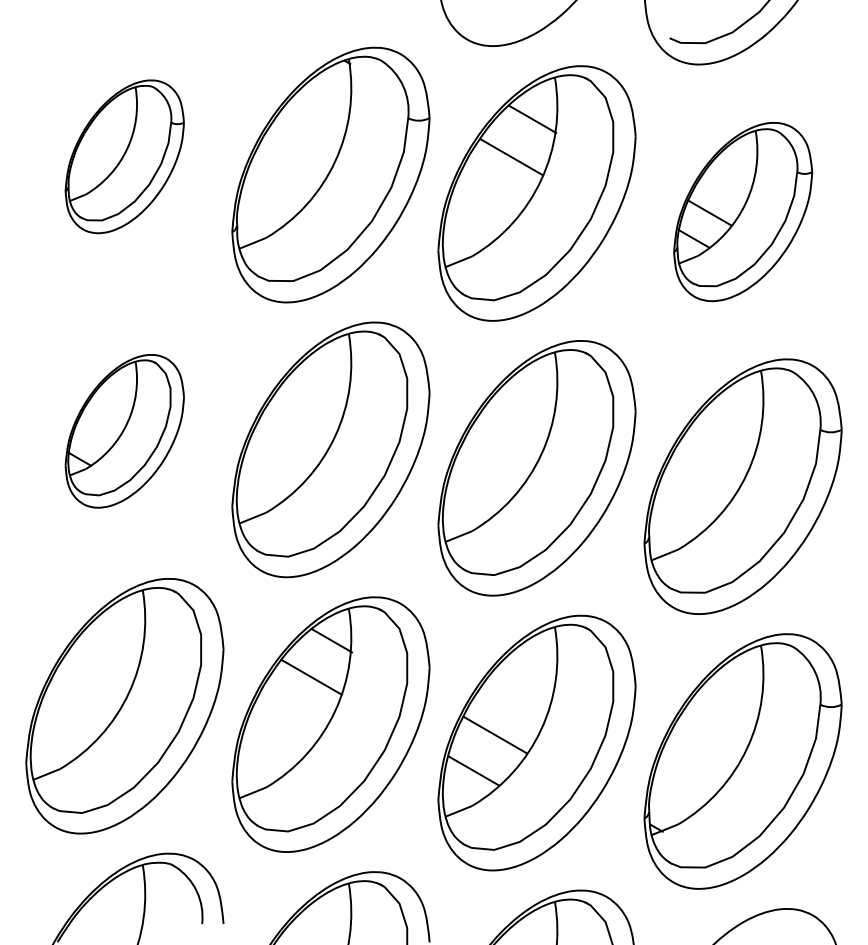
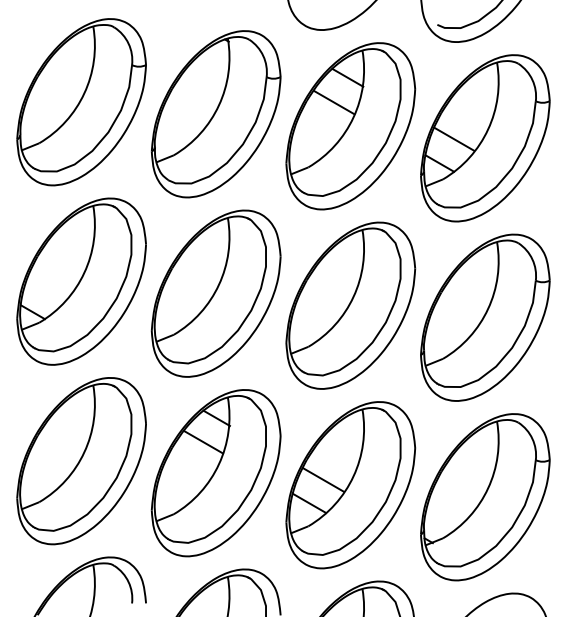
part: (124, 157) -> (81, 102), size x1.67
part: (743, 212) -> (485, 138), size x1.43
part: (124, 431) -> (81, 281), size x1.67

